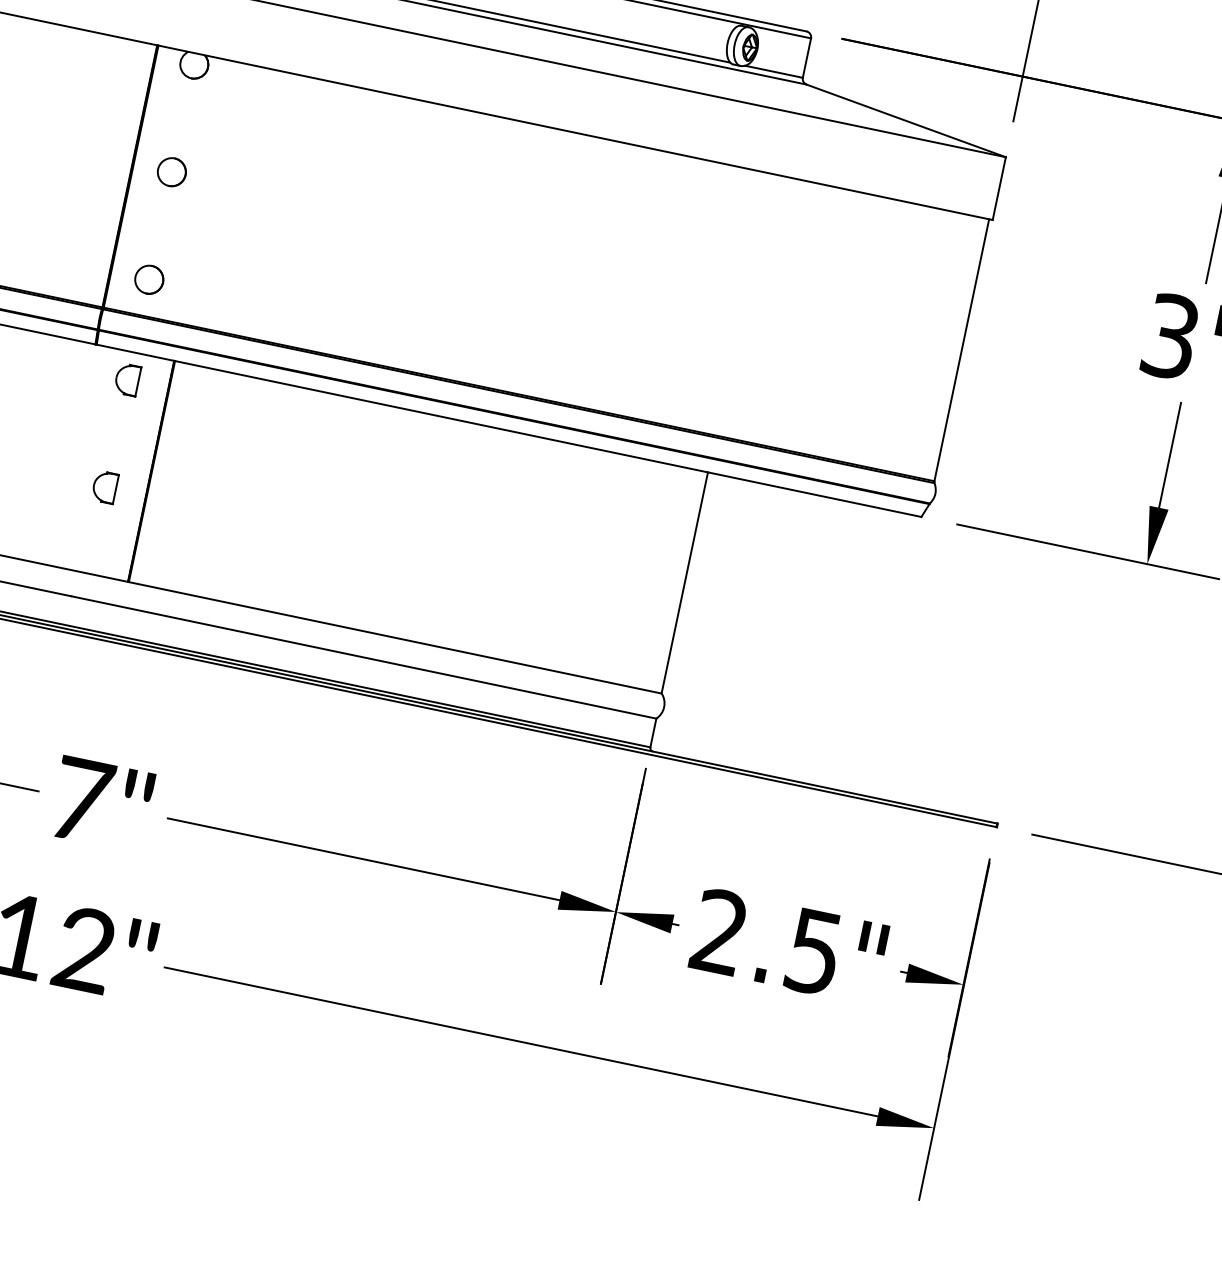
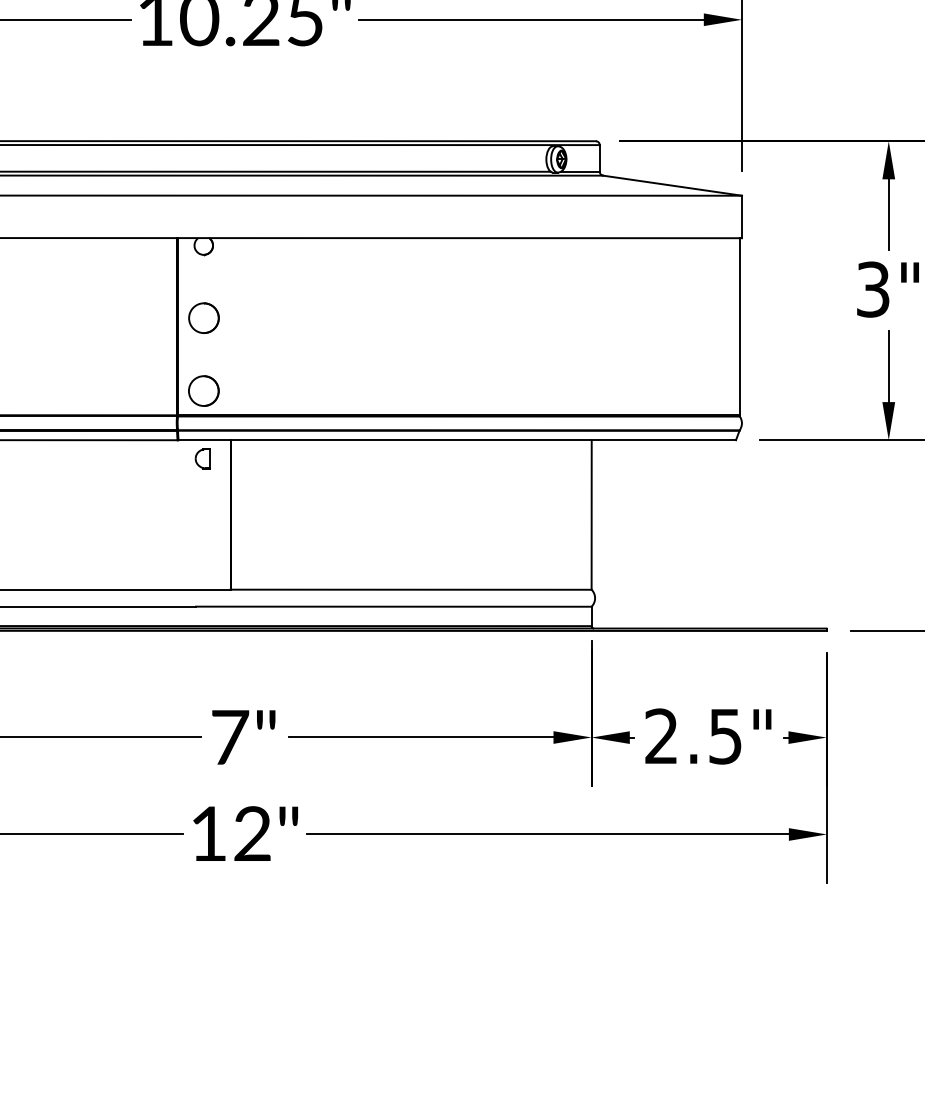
part: (171, 172) -> (203, 318), size x1.6
part: (149, 278) -> (203, 390), size x1.6
part: (104, 487) -> (202, 531), removed

